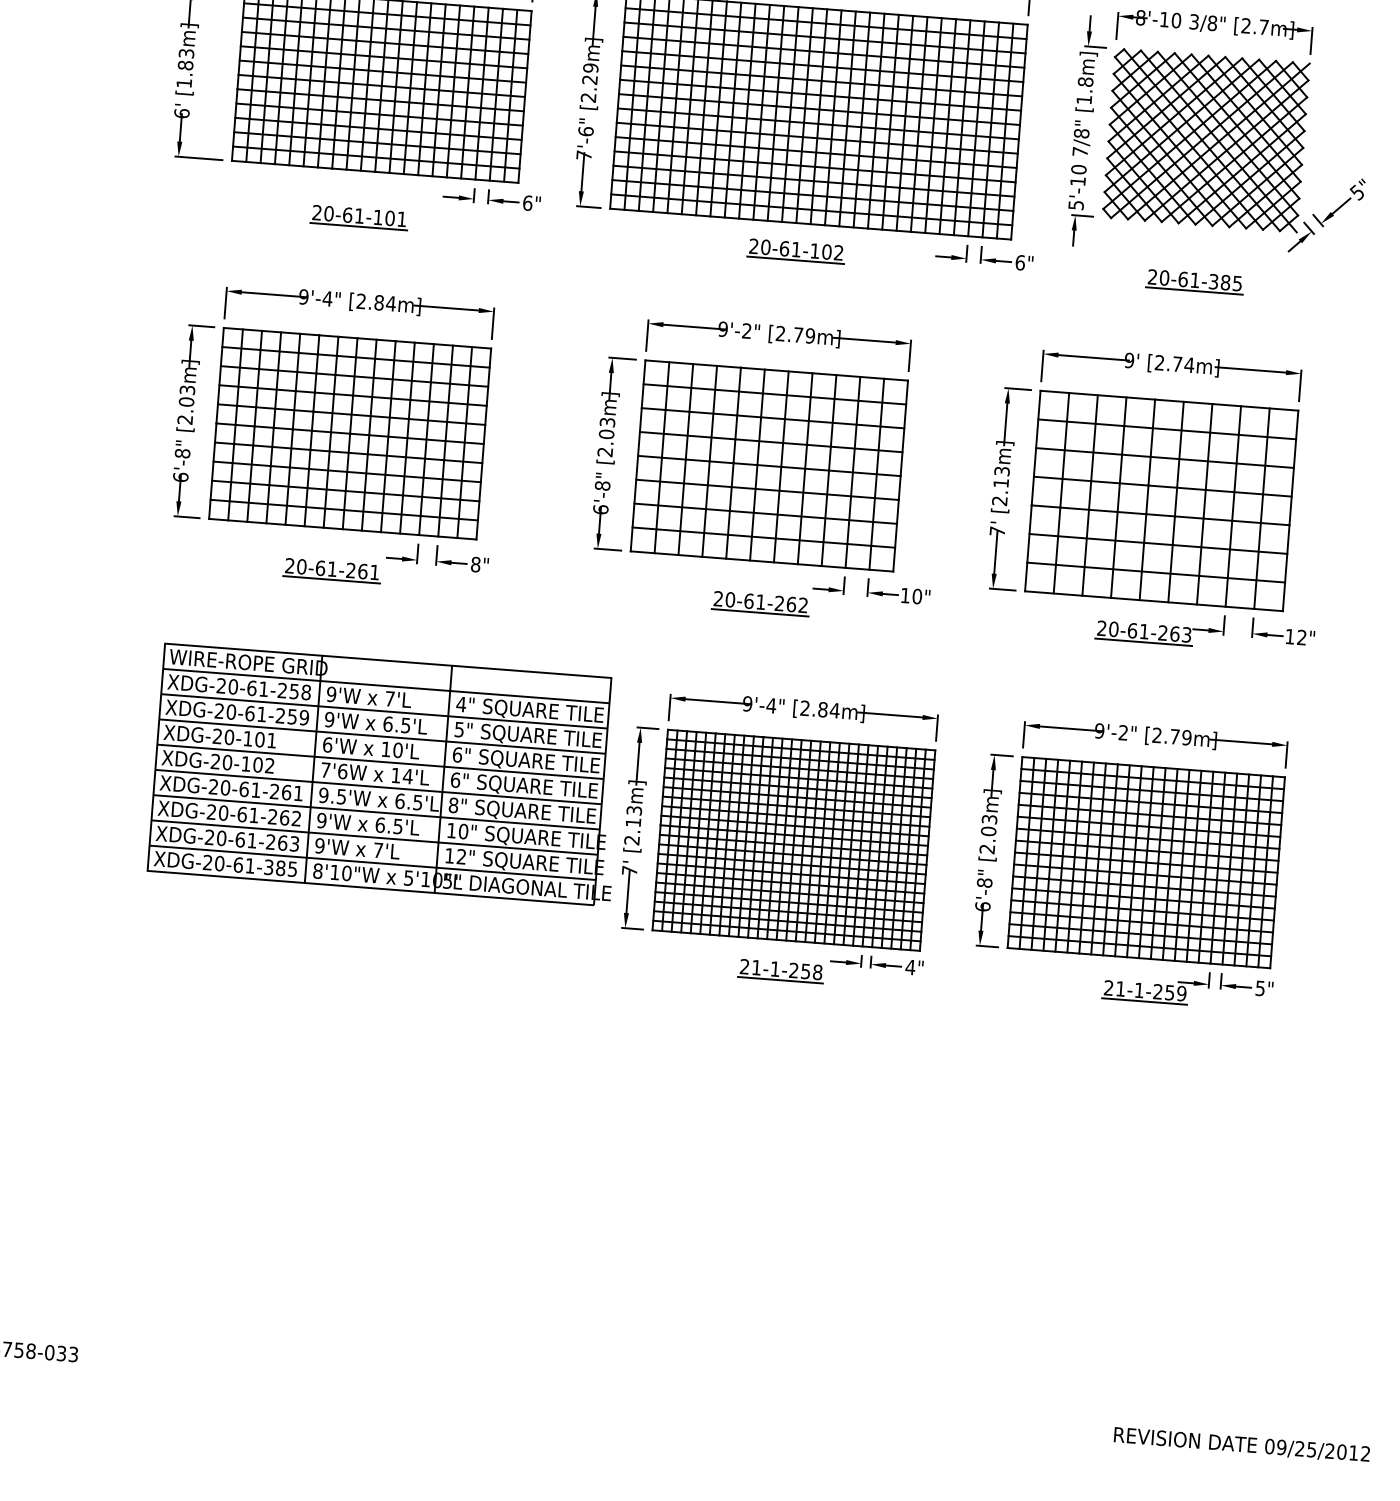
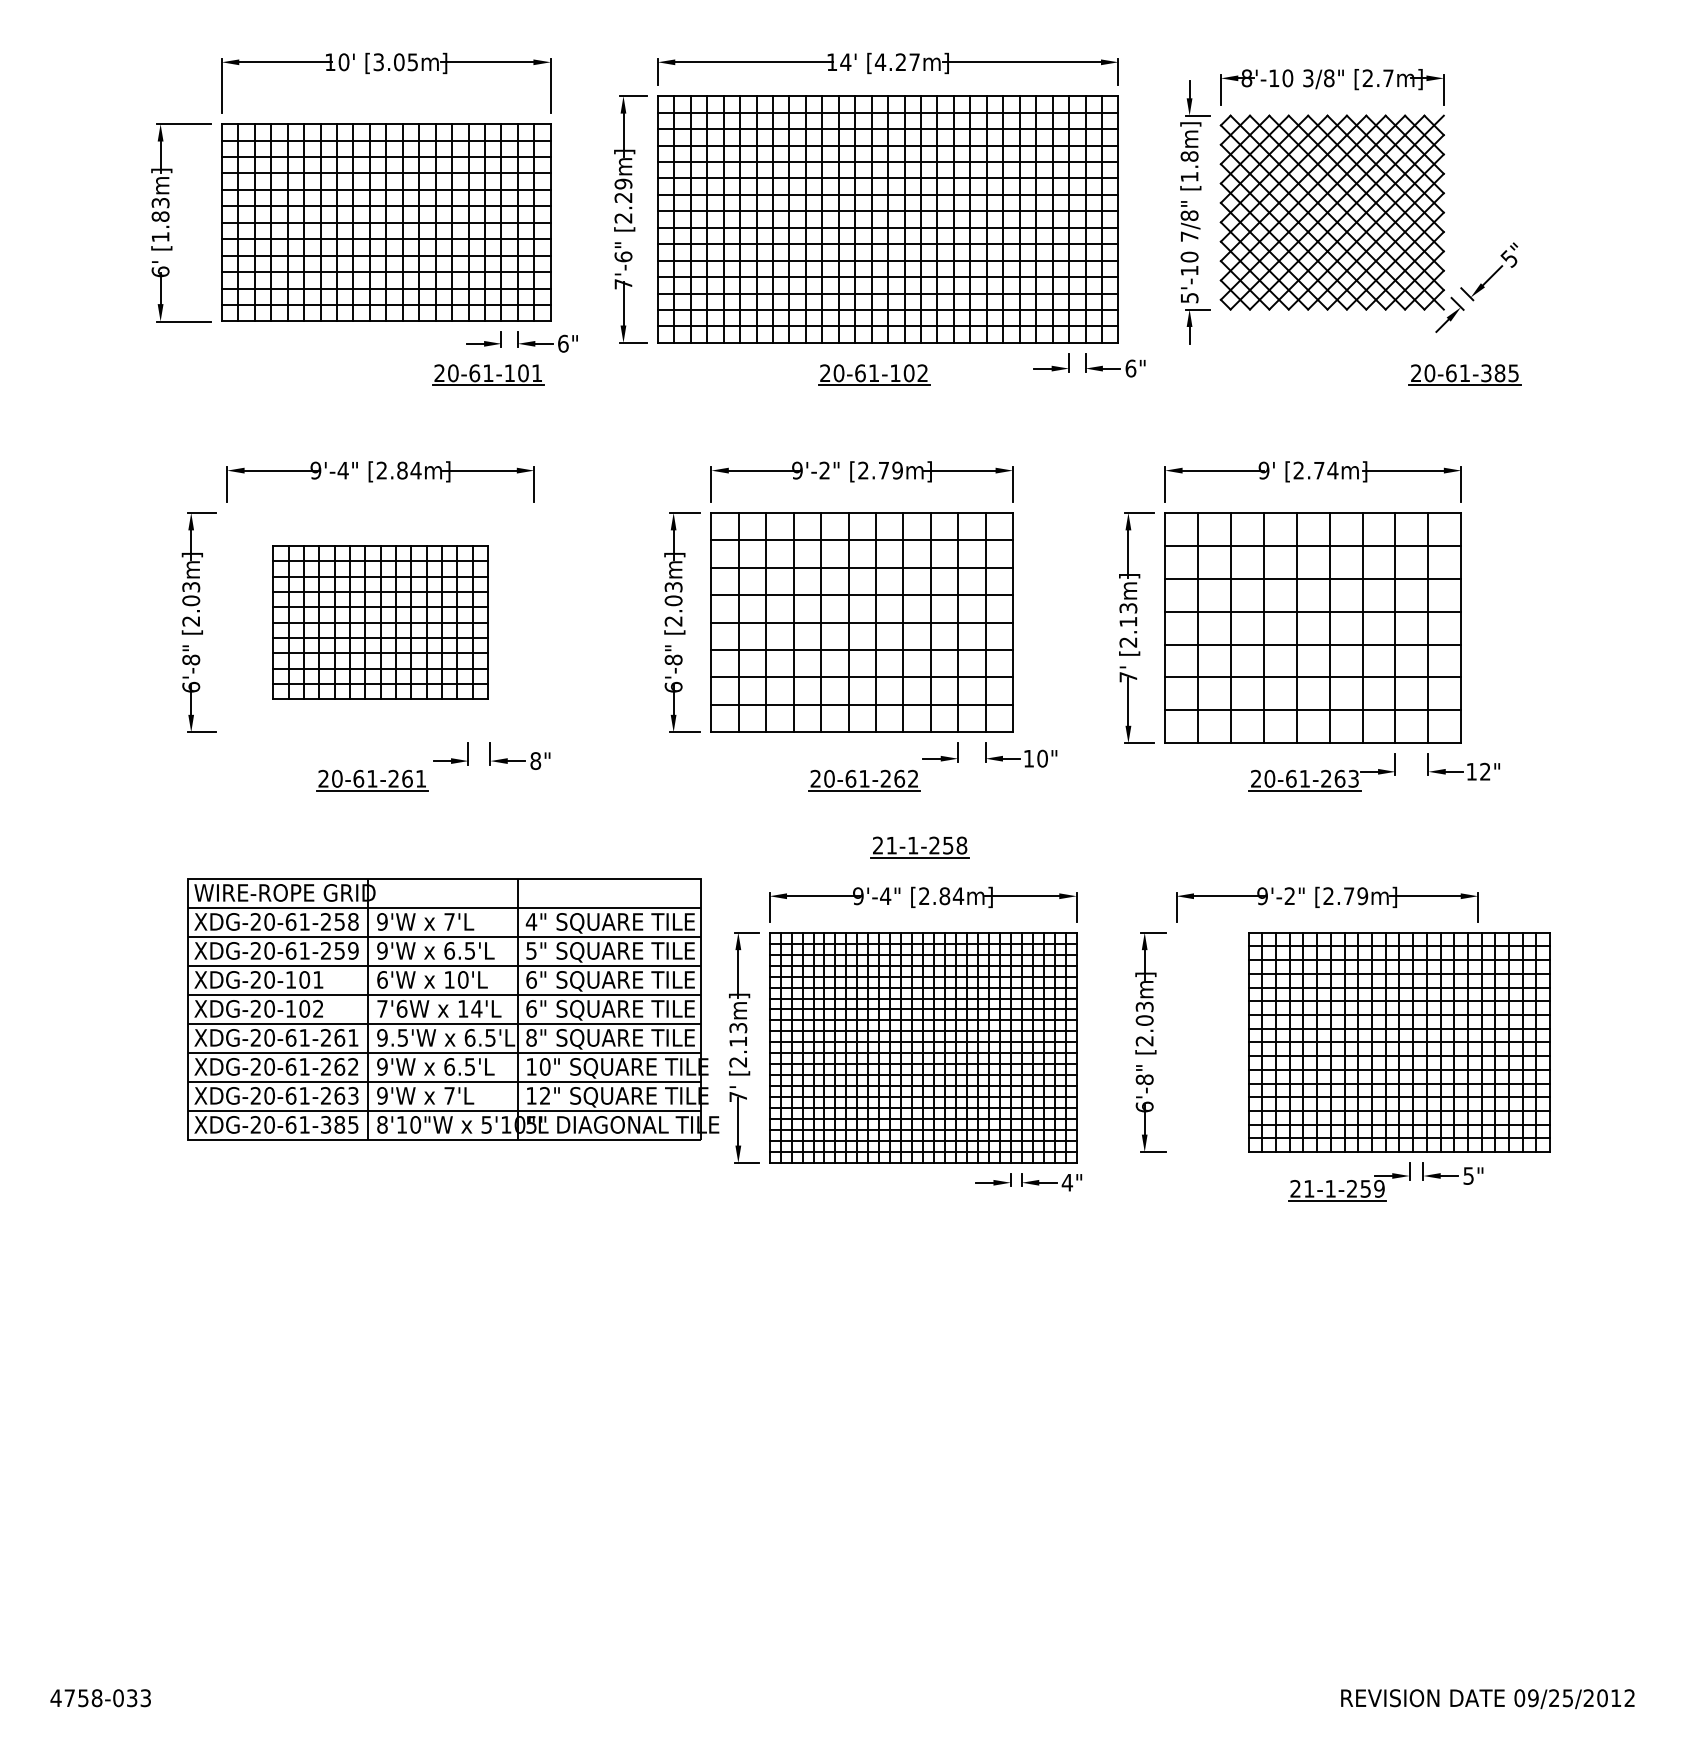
part: (359, 217) -> (488, 374), moved
part: (1194, 281) -> (1464, 374), moved
part: (349, 433) -> (380, 622), size x0.7
part: (1146, 862) -> (1399, 1042), moved
part: (780, 971) -> (919, 847), moved

